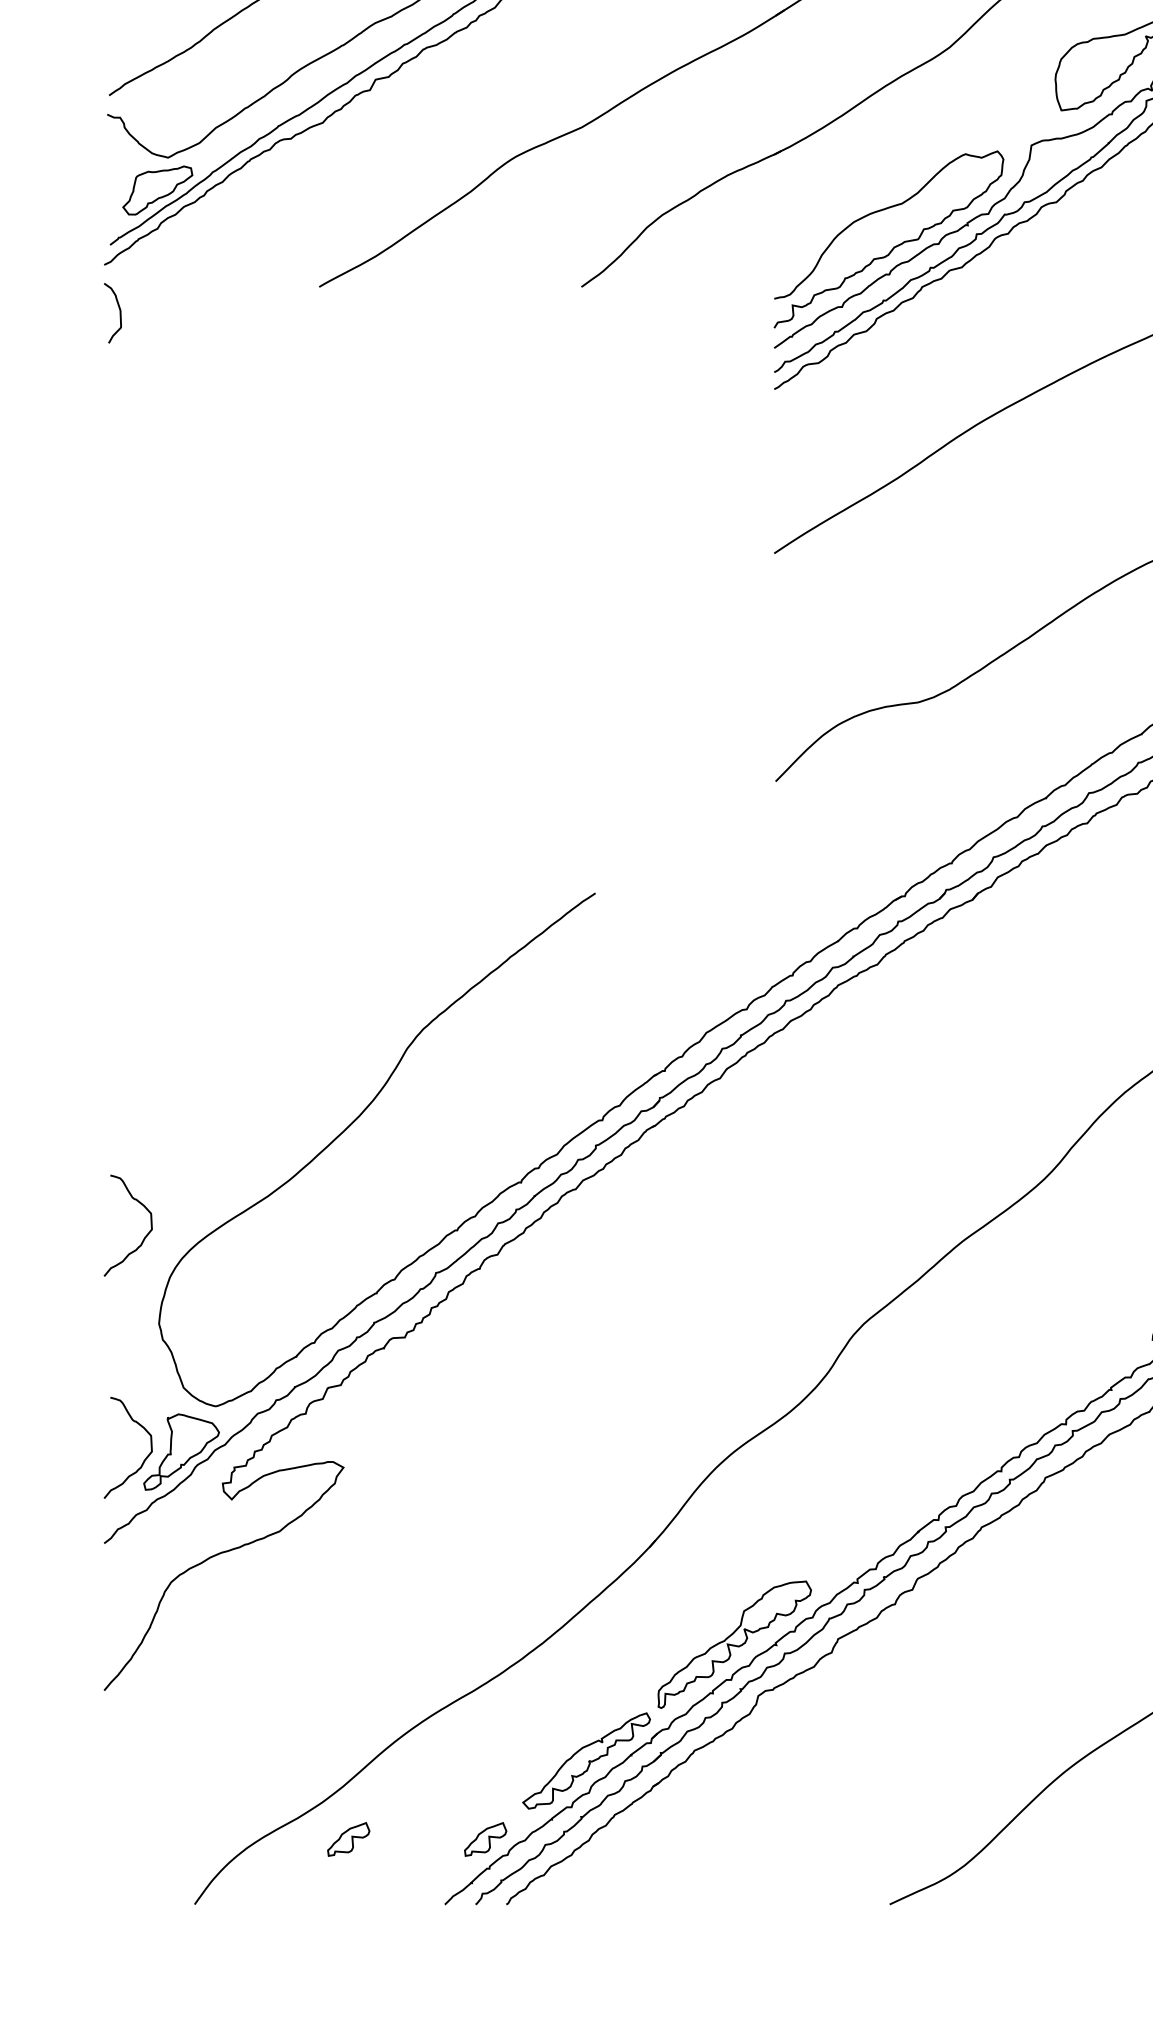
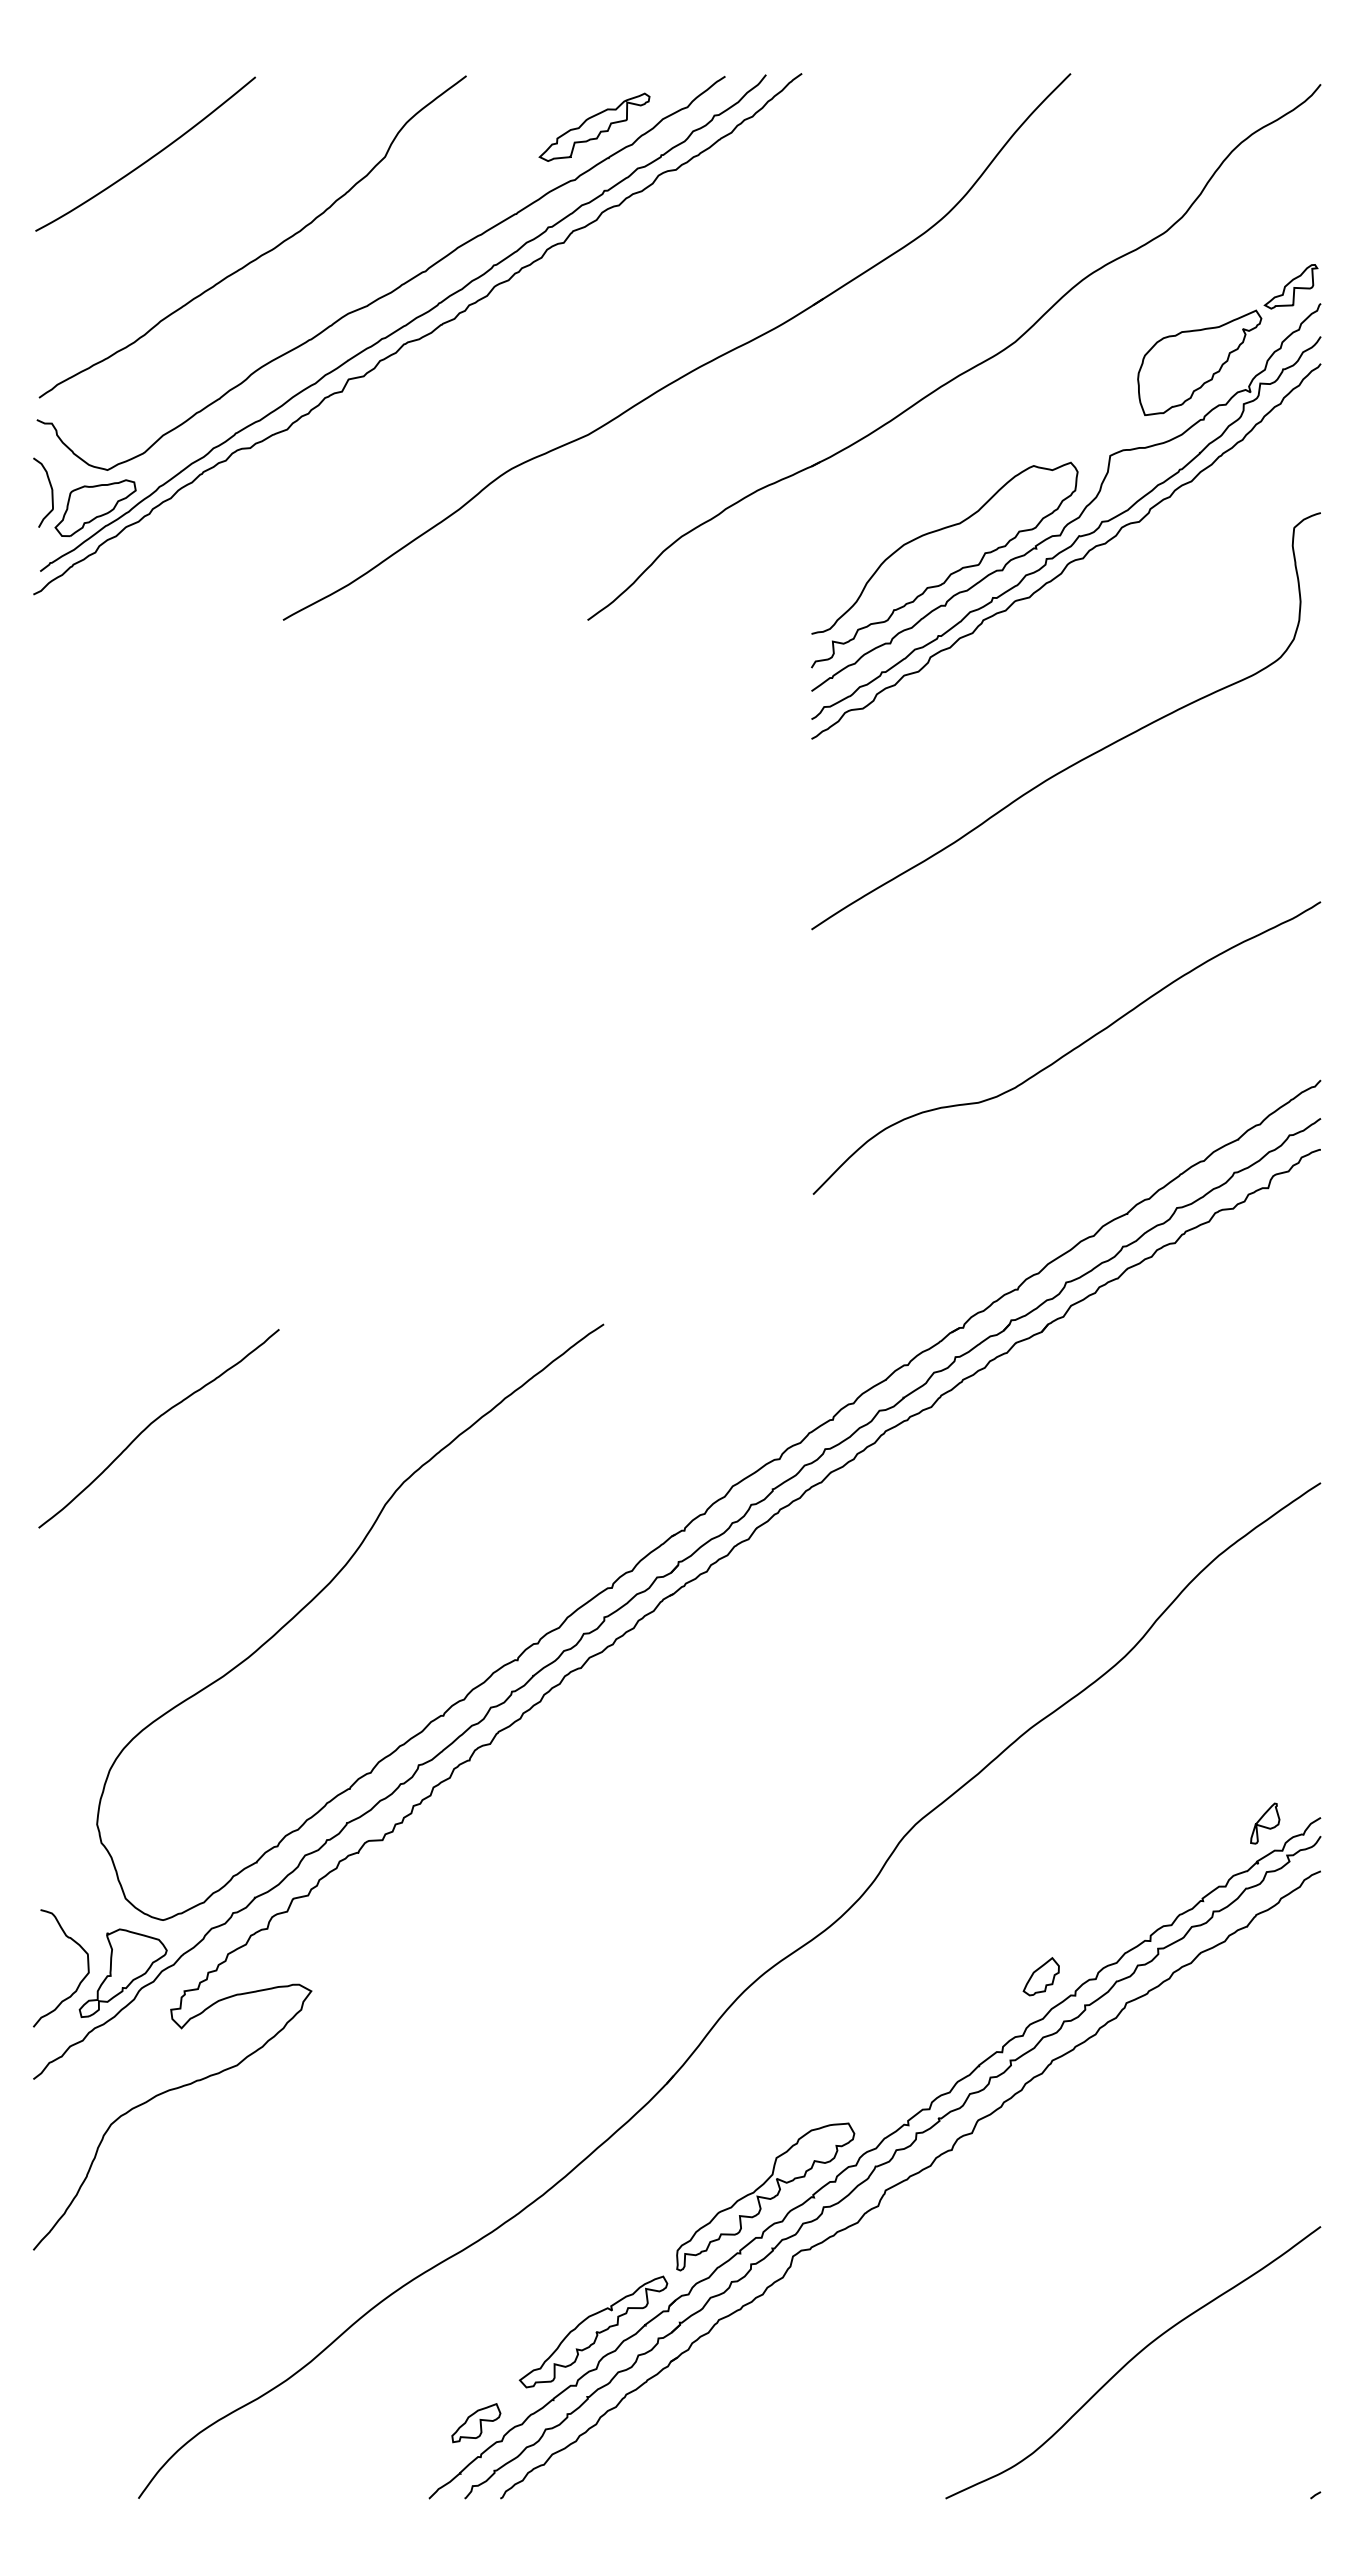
curve: (119, 313) -> (51, 492), moved
curve: (208, 977) -> (154, 1422), added
curve: (143, 1237) -> (79, 1724), removed
part: (971, 1454) -> (1040, 1976), added
part: (348, 1839) -> (317, 2423), removed

